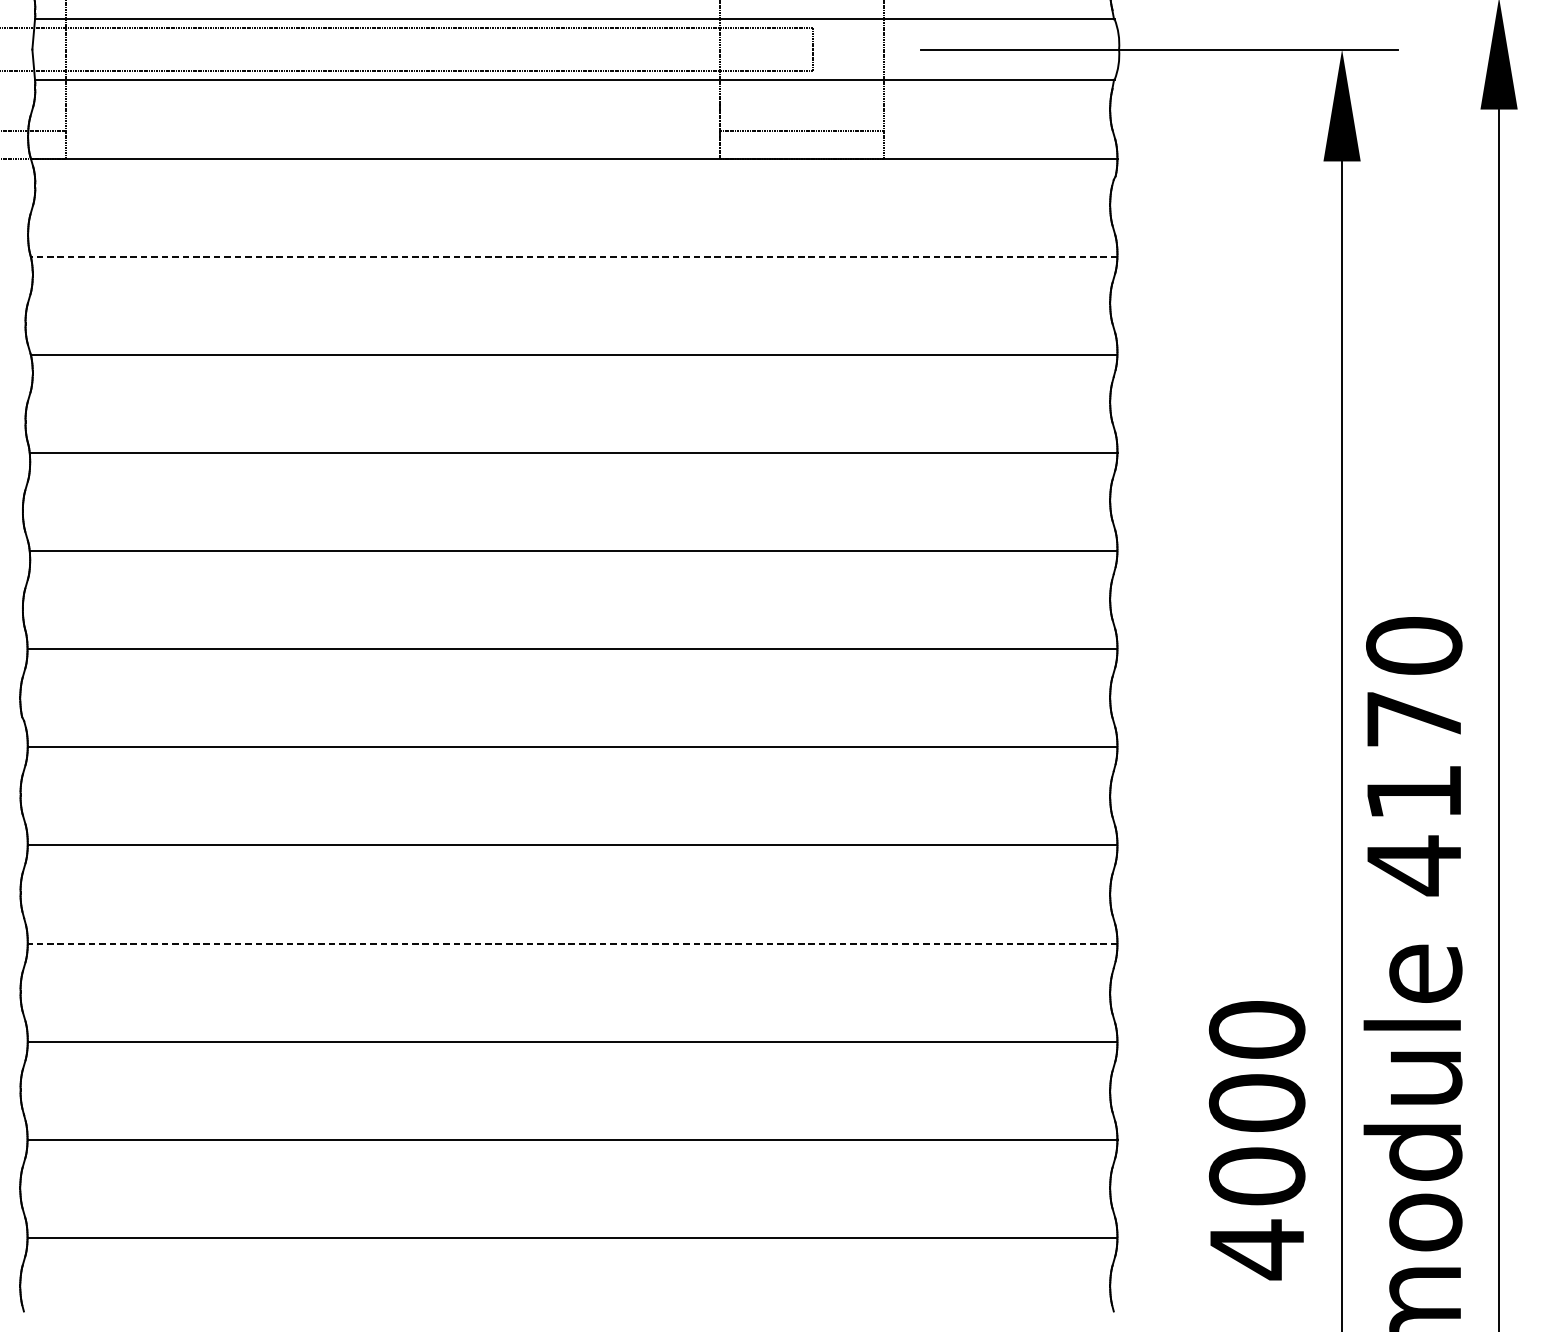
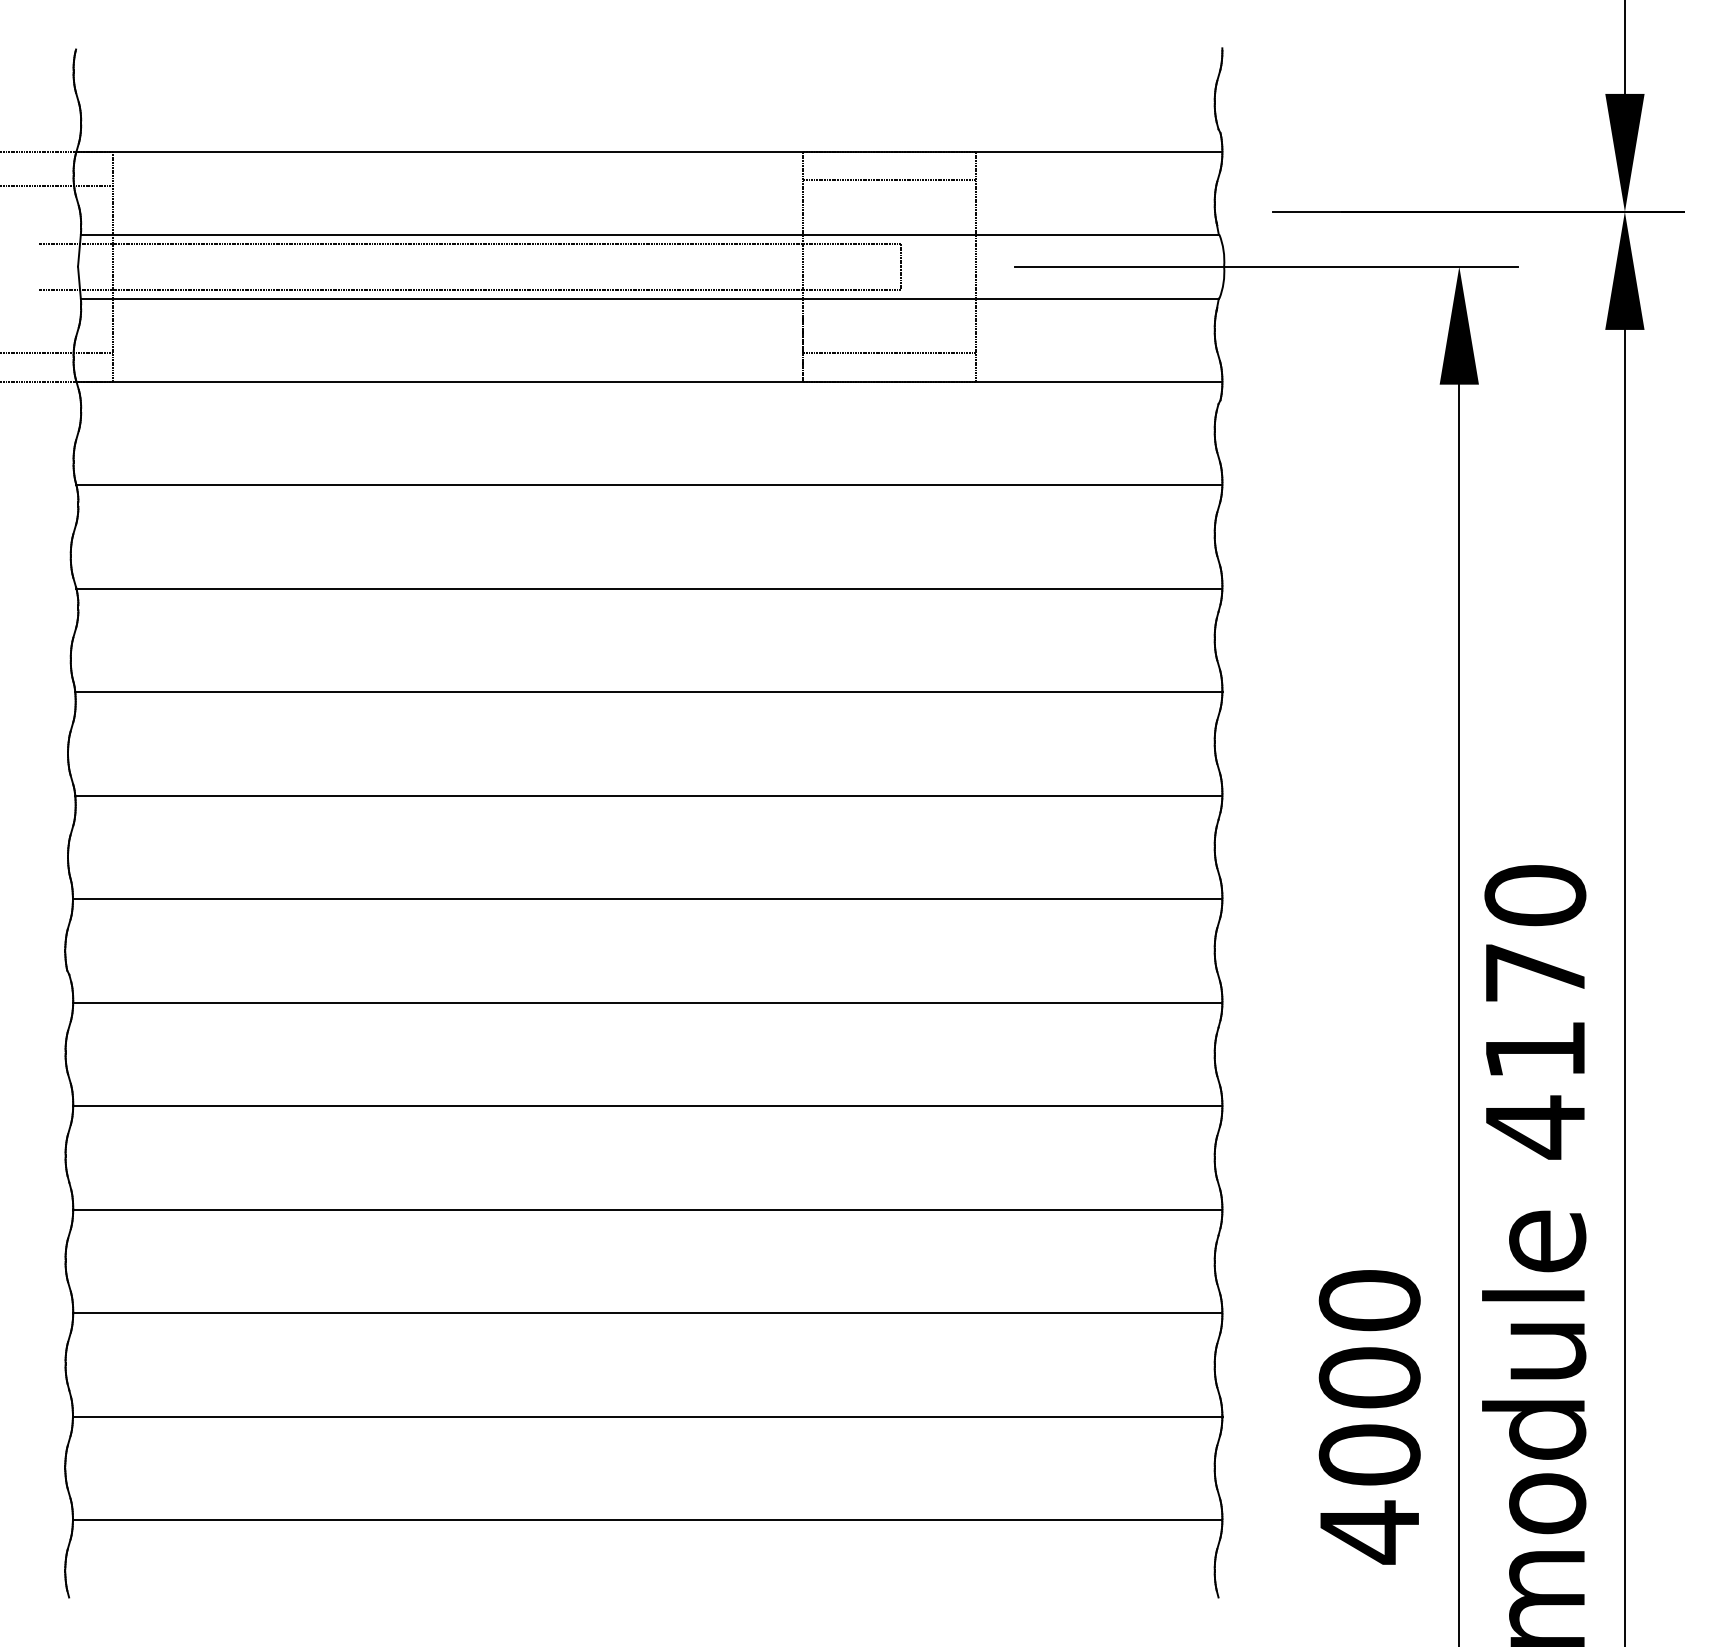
line: (574, 257) -> (649, 485), dashed -> solid
line: (572, 943) -> (647, 1209), dashed -> solid

